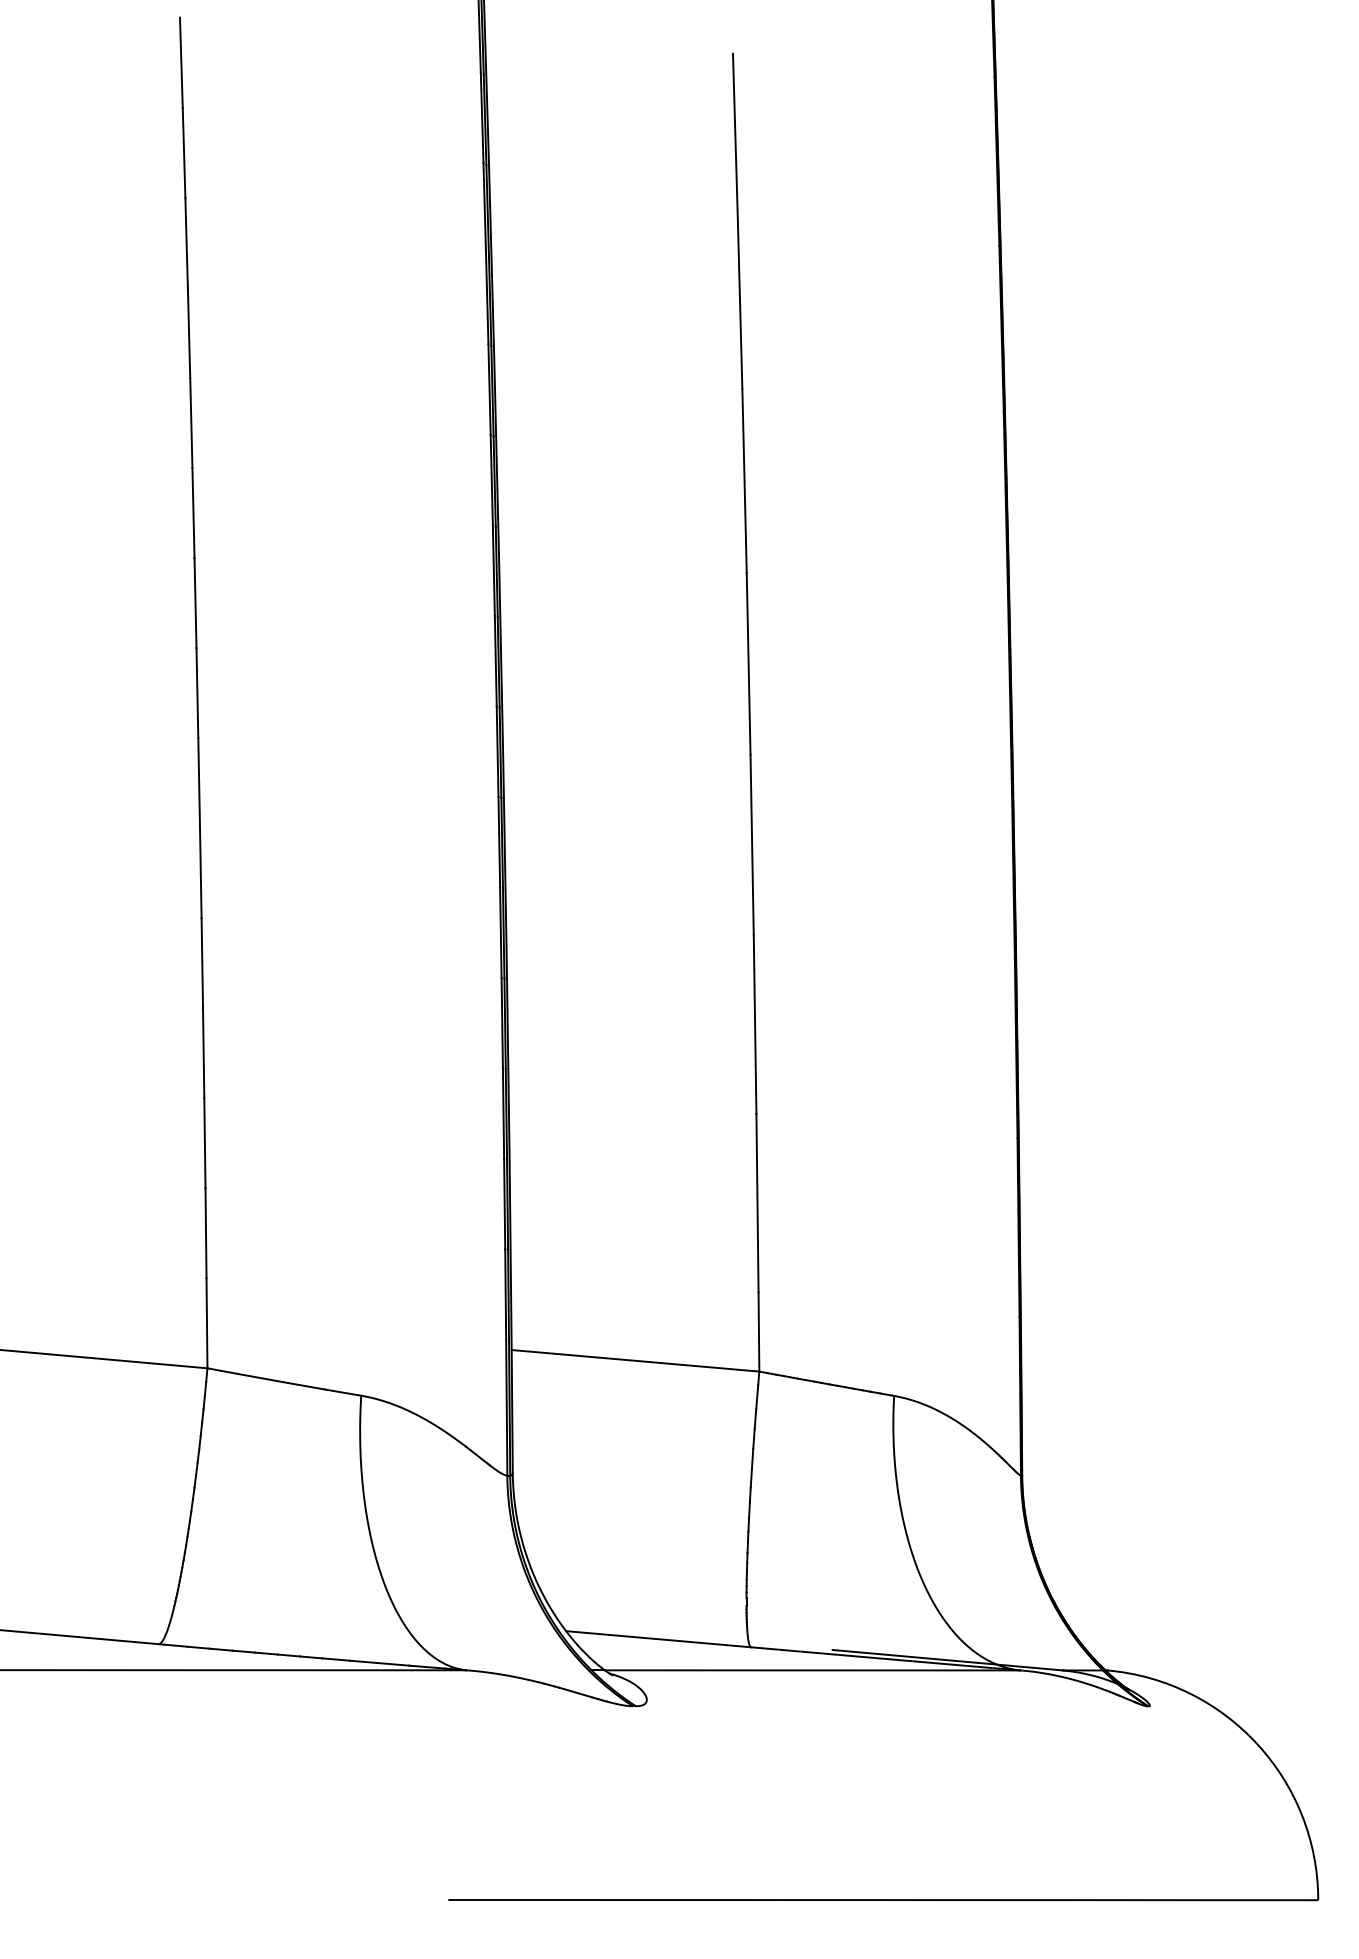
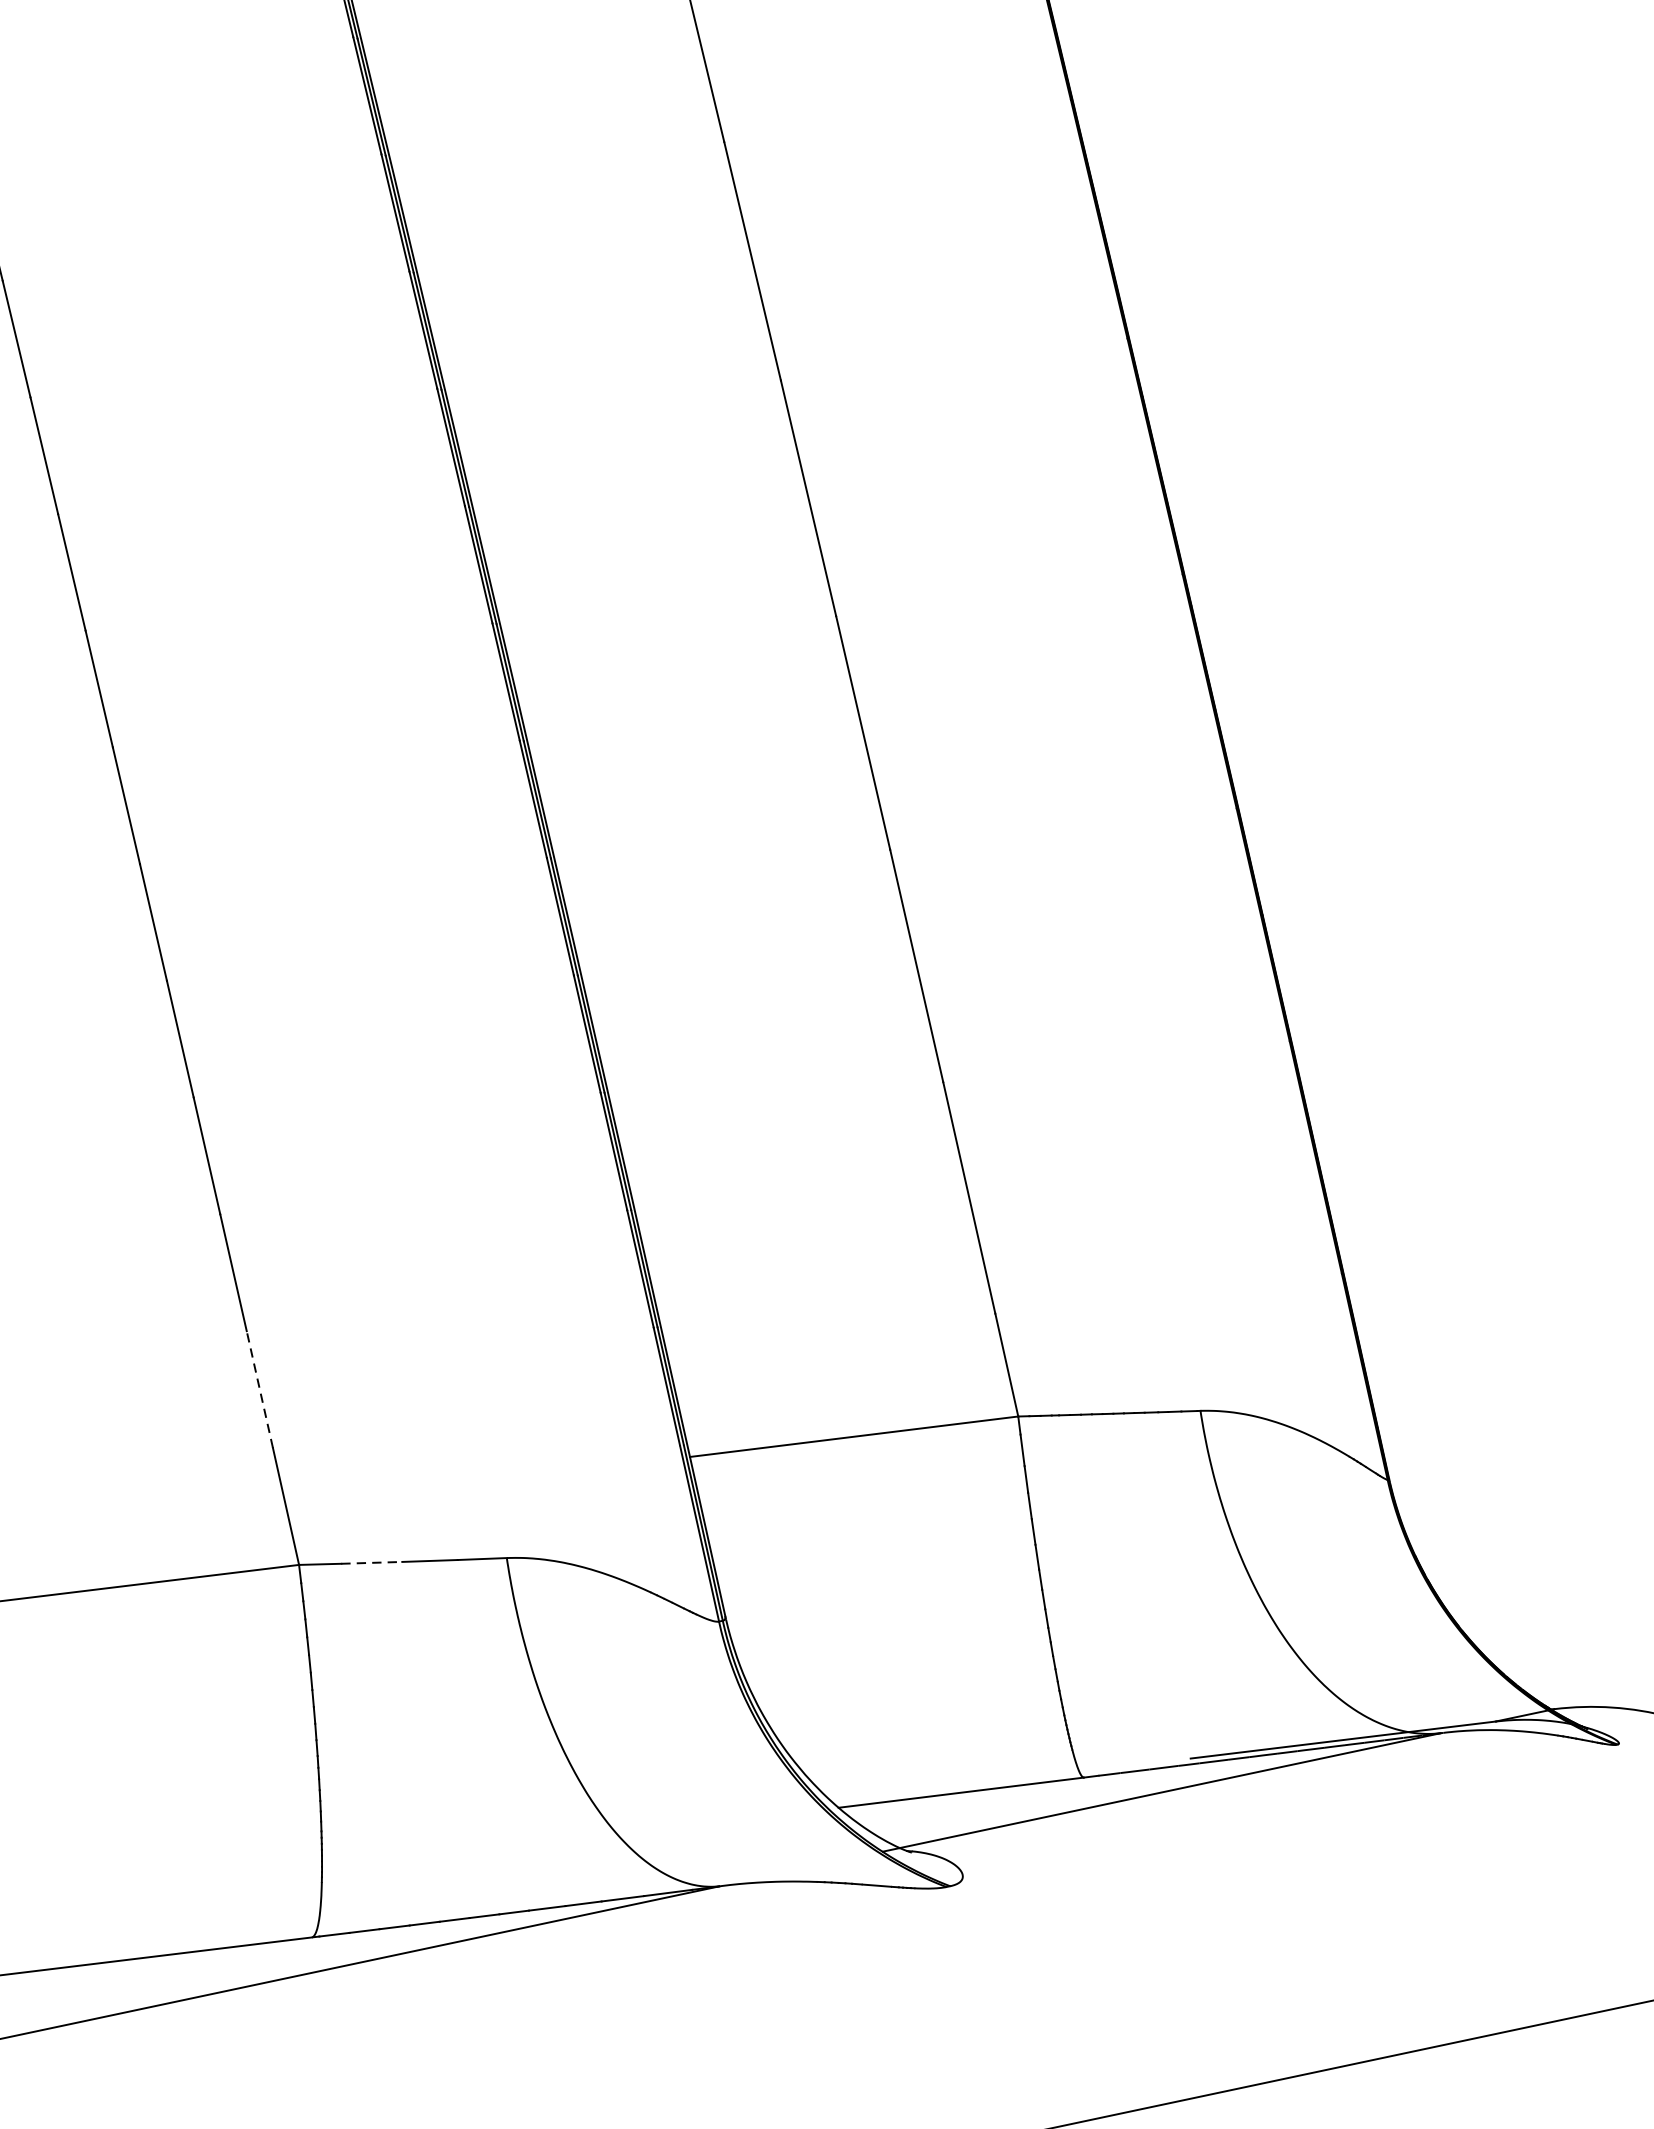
line: (206, 1232) -> (260, 1388), solid -> dashed
line: (261, 1378) -> (372, 1563), solid -> dashed

